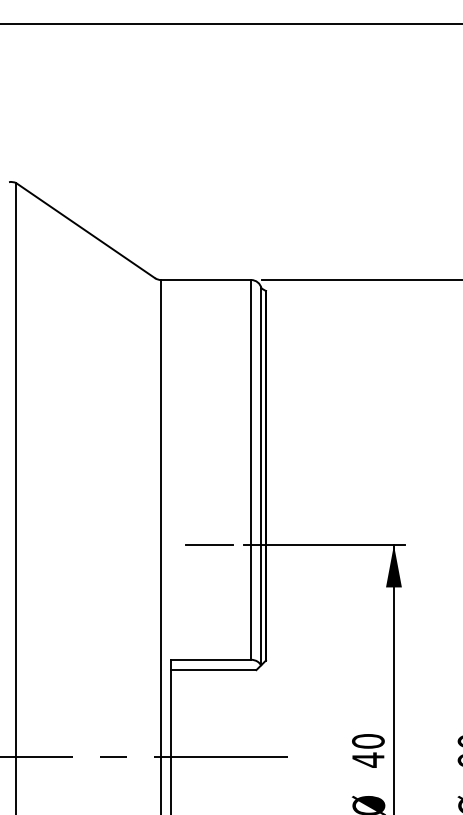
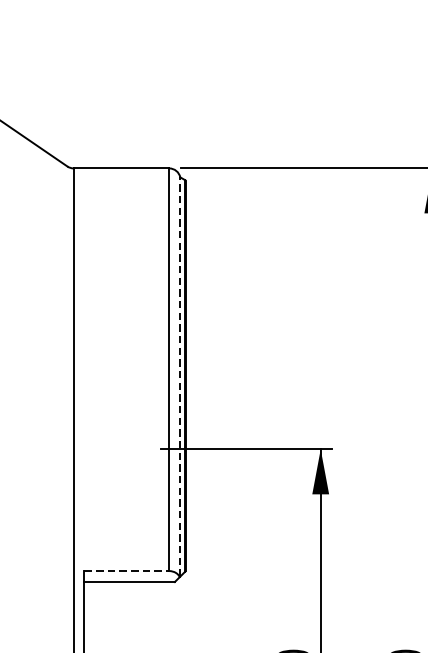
line: (261, 476) -> (180, 376), solid -> dashed
line: (209, 544) -> (125, 448), removed
line: (211, 659) -> (127, 570), solid -> dashed

